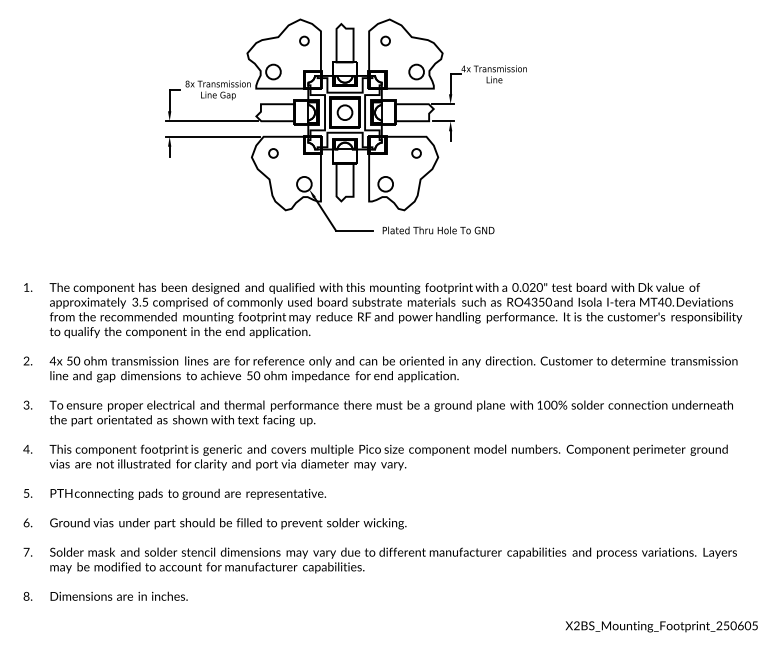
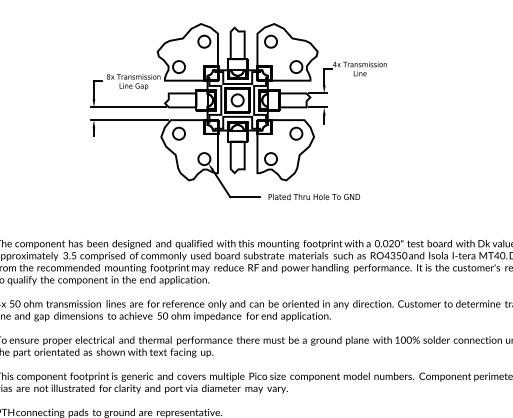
circle: (304, 40) -> (204, 41), size x1.67
circle: (385, 40) -> (270, 41), size x1.67
circle: (273, 153) -> (179, 133), size x1.67
circle: (416, 153) -> (296, 133), size x1.67

